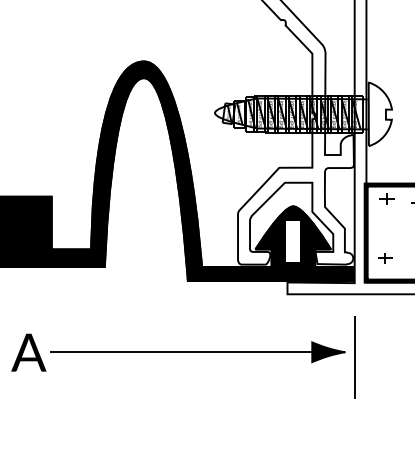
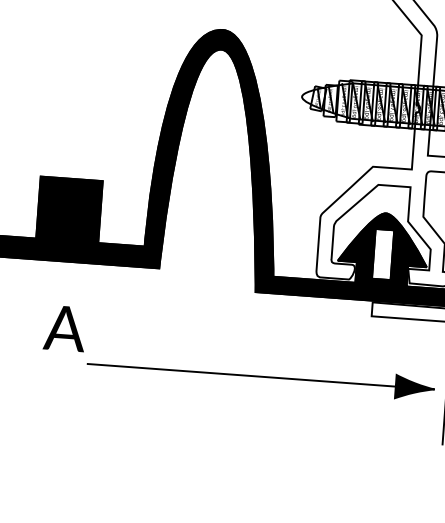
text: (28, 352) -> (64, 328), moved

